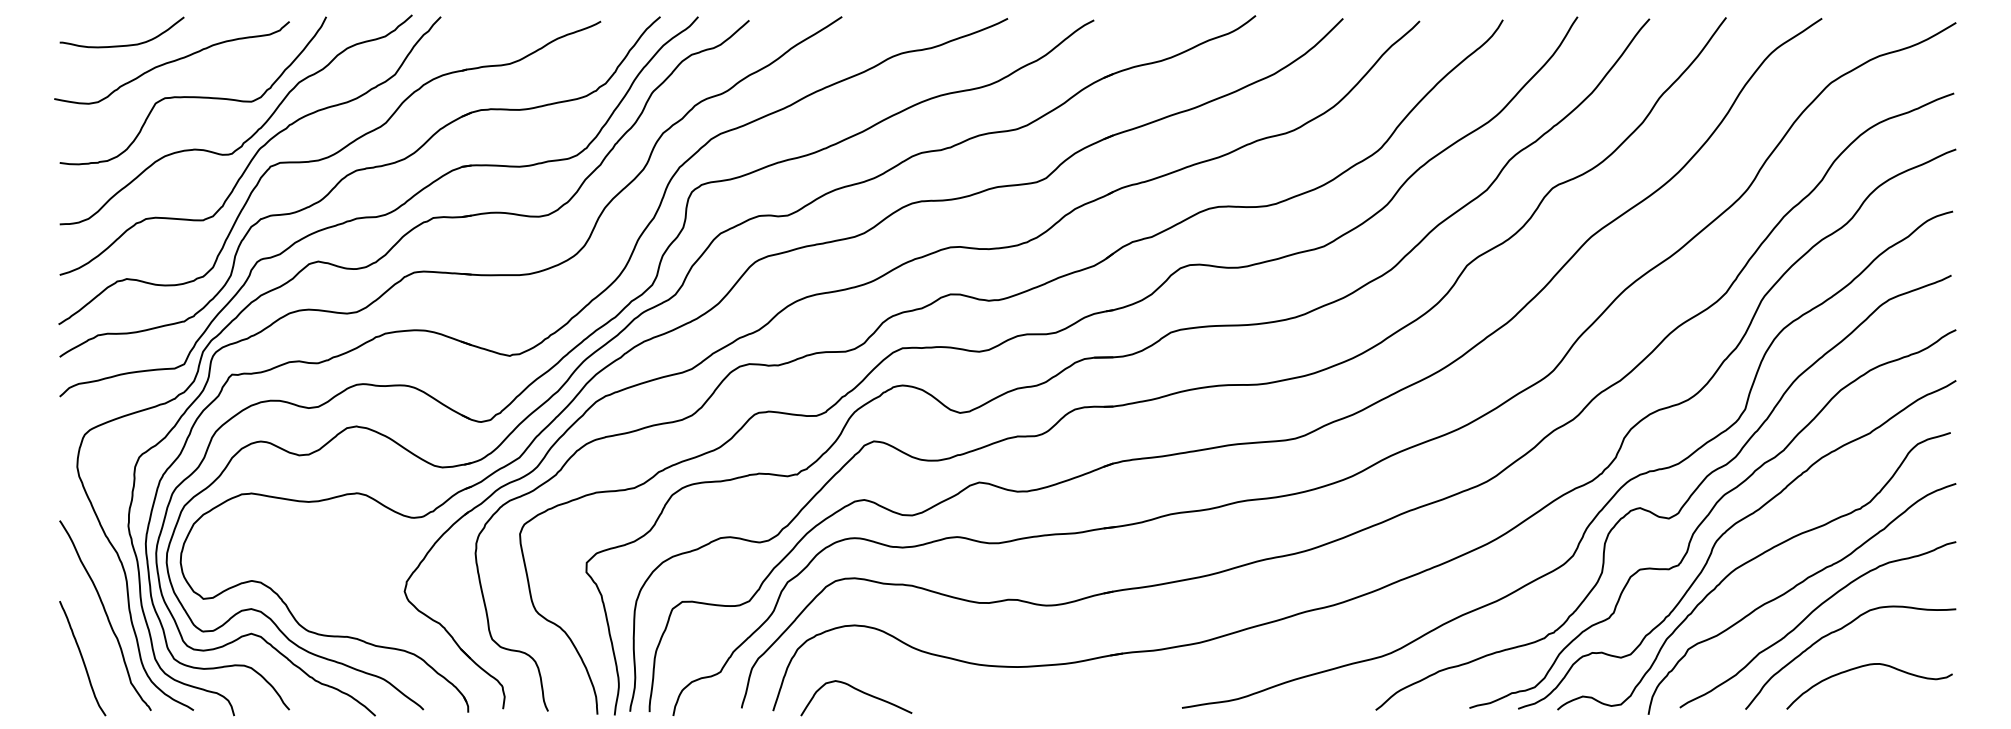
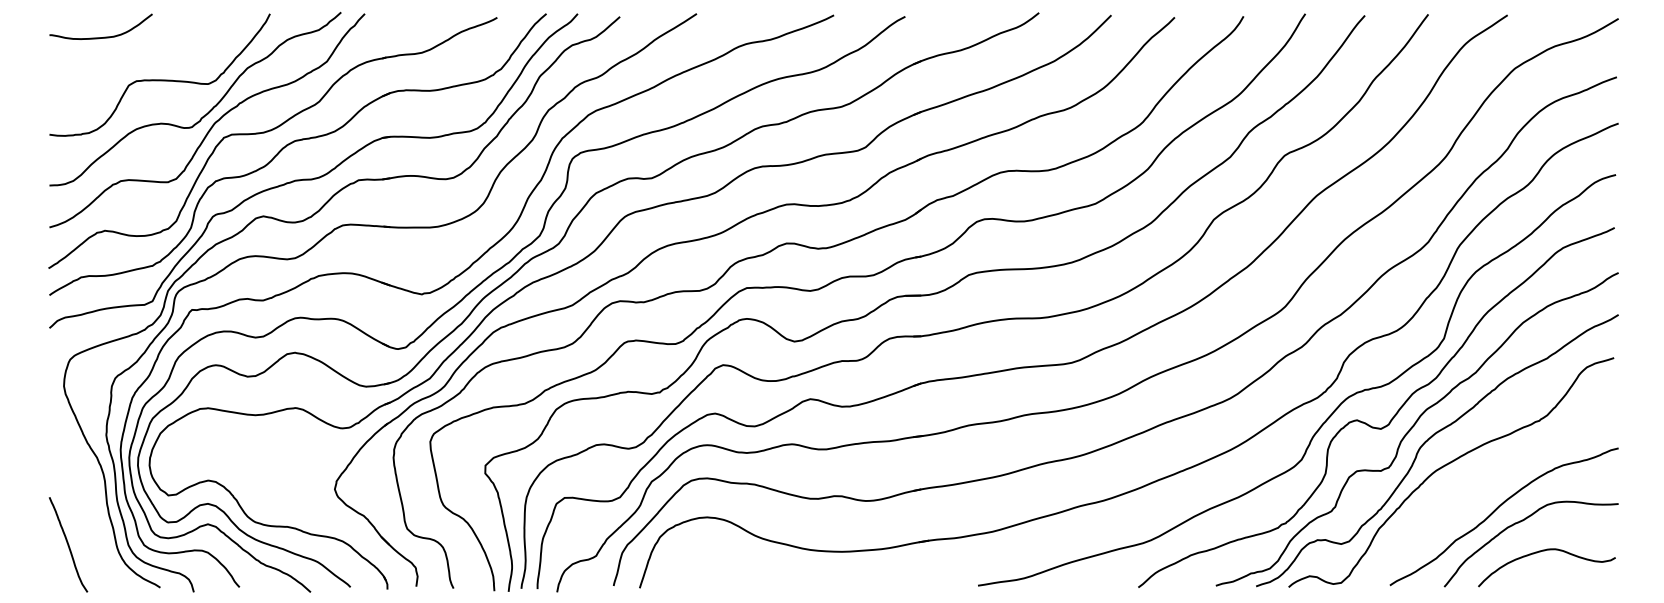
curve: (171, 62) -> (141, 51), removed
curve: (1793, 589) -> (1483, 487), removed
curve: (105, 614) -> (87, 508), removed
curve: (860, 692) -> (712, 572), removed

